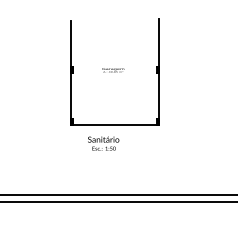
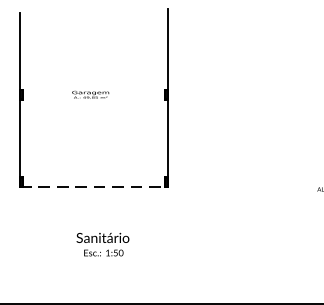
line: (115, 125) -> (94, 187), solid -> dashed
text: (103, 143) -> (102, 244), moved

